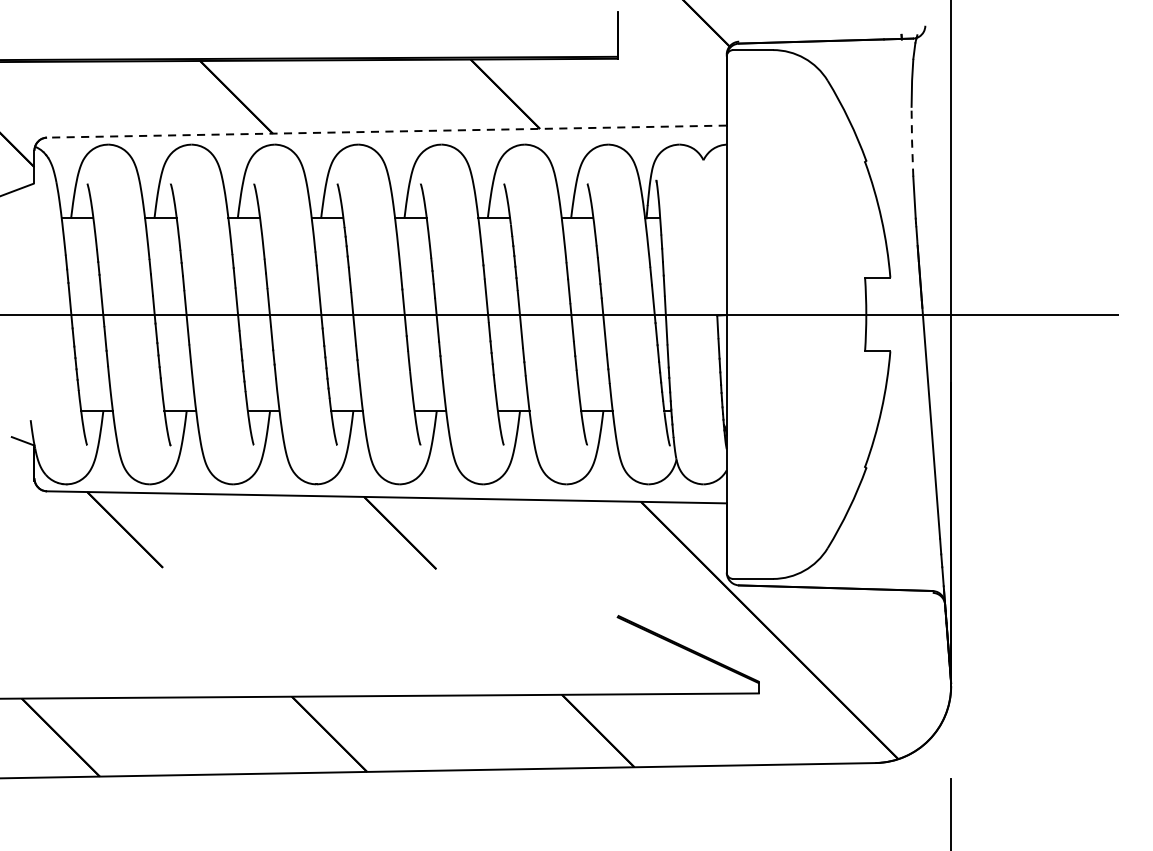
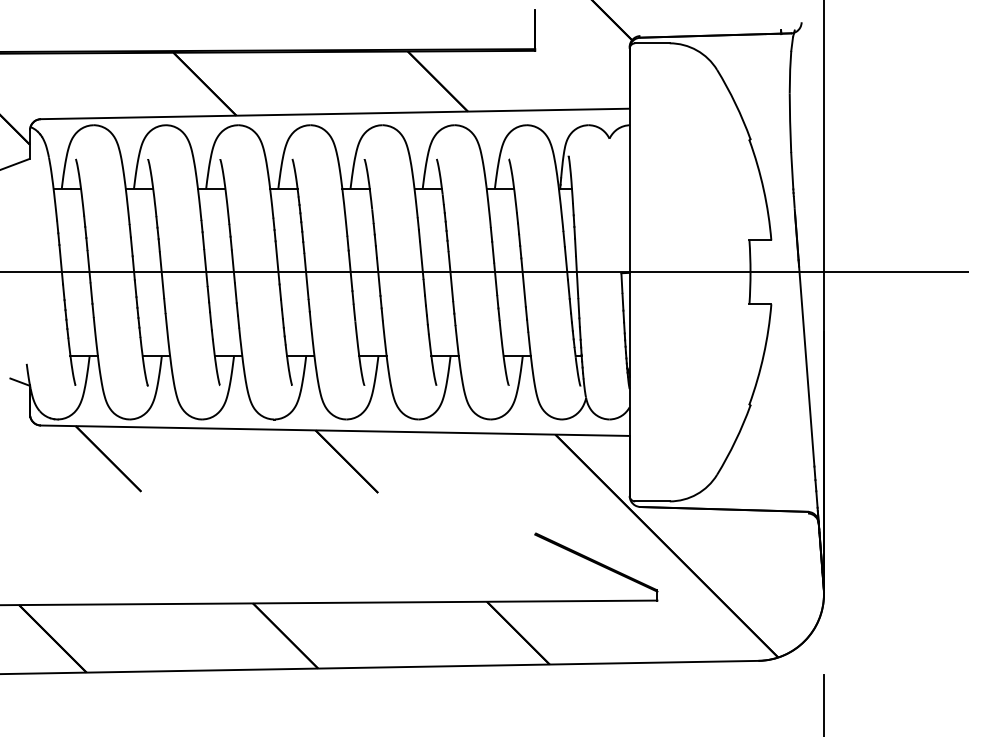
line: (386, 131) -> (334, 113), dashed -> solid
line: (912, 141) -> (790, 122), dashed -> solid

